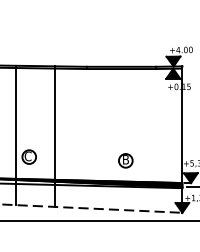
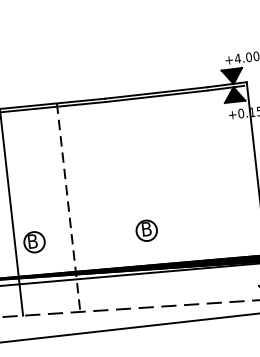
line: (54, 137) -> (68, 208), solid -> dashed
text: (27, 156) -> (31, 241), C -> B
part: (125, 160) -> (146, 230), moved

